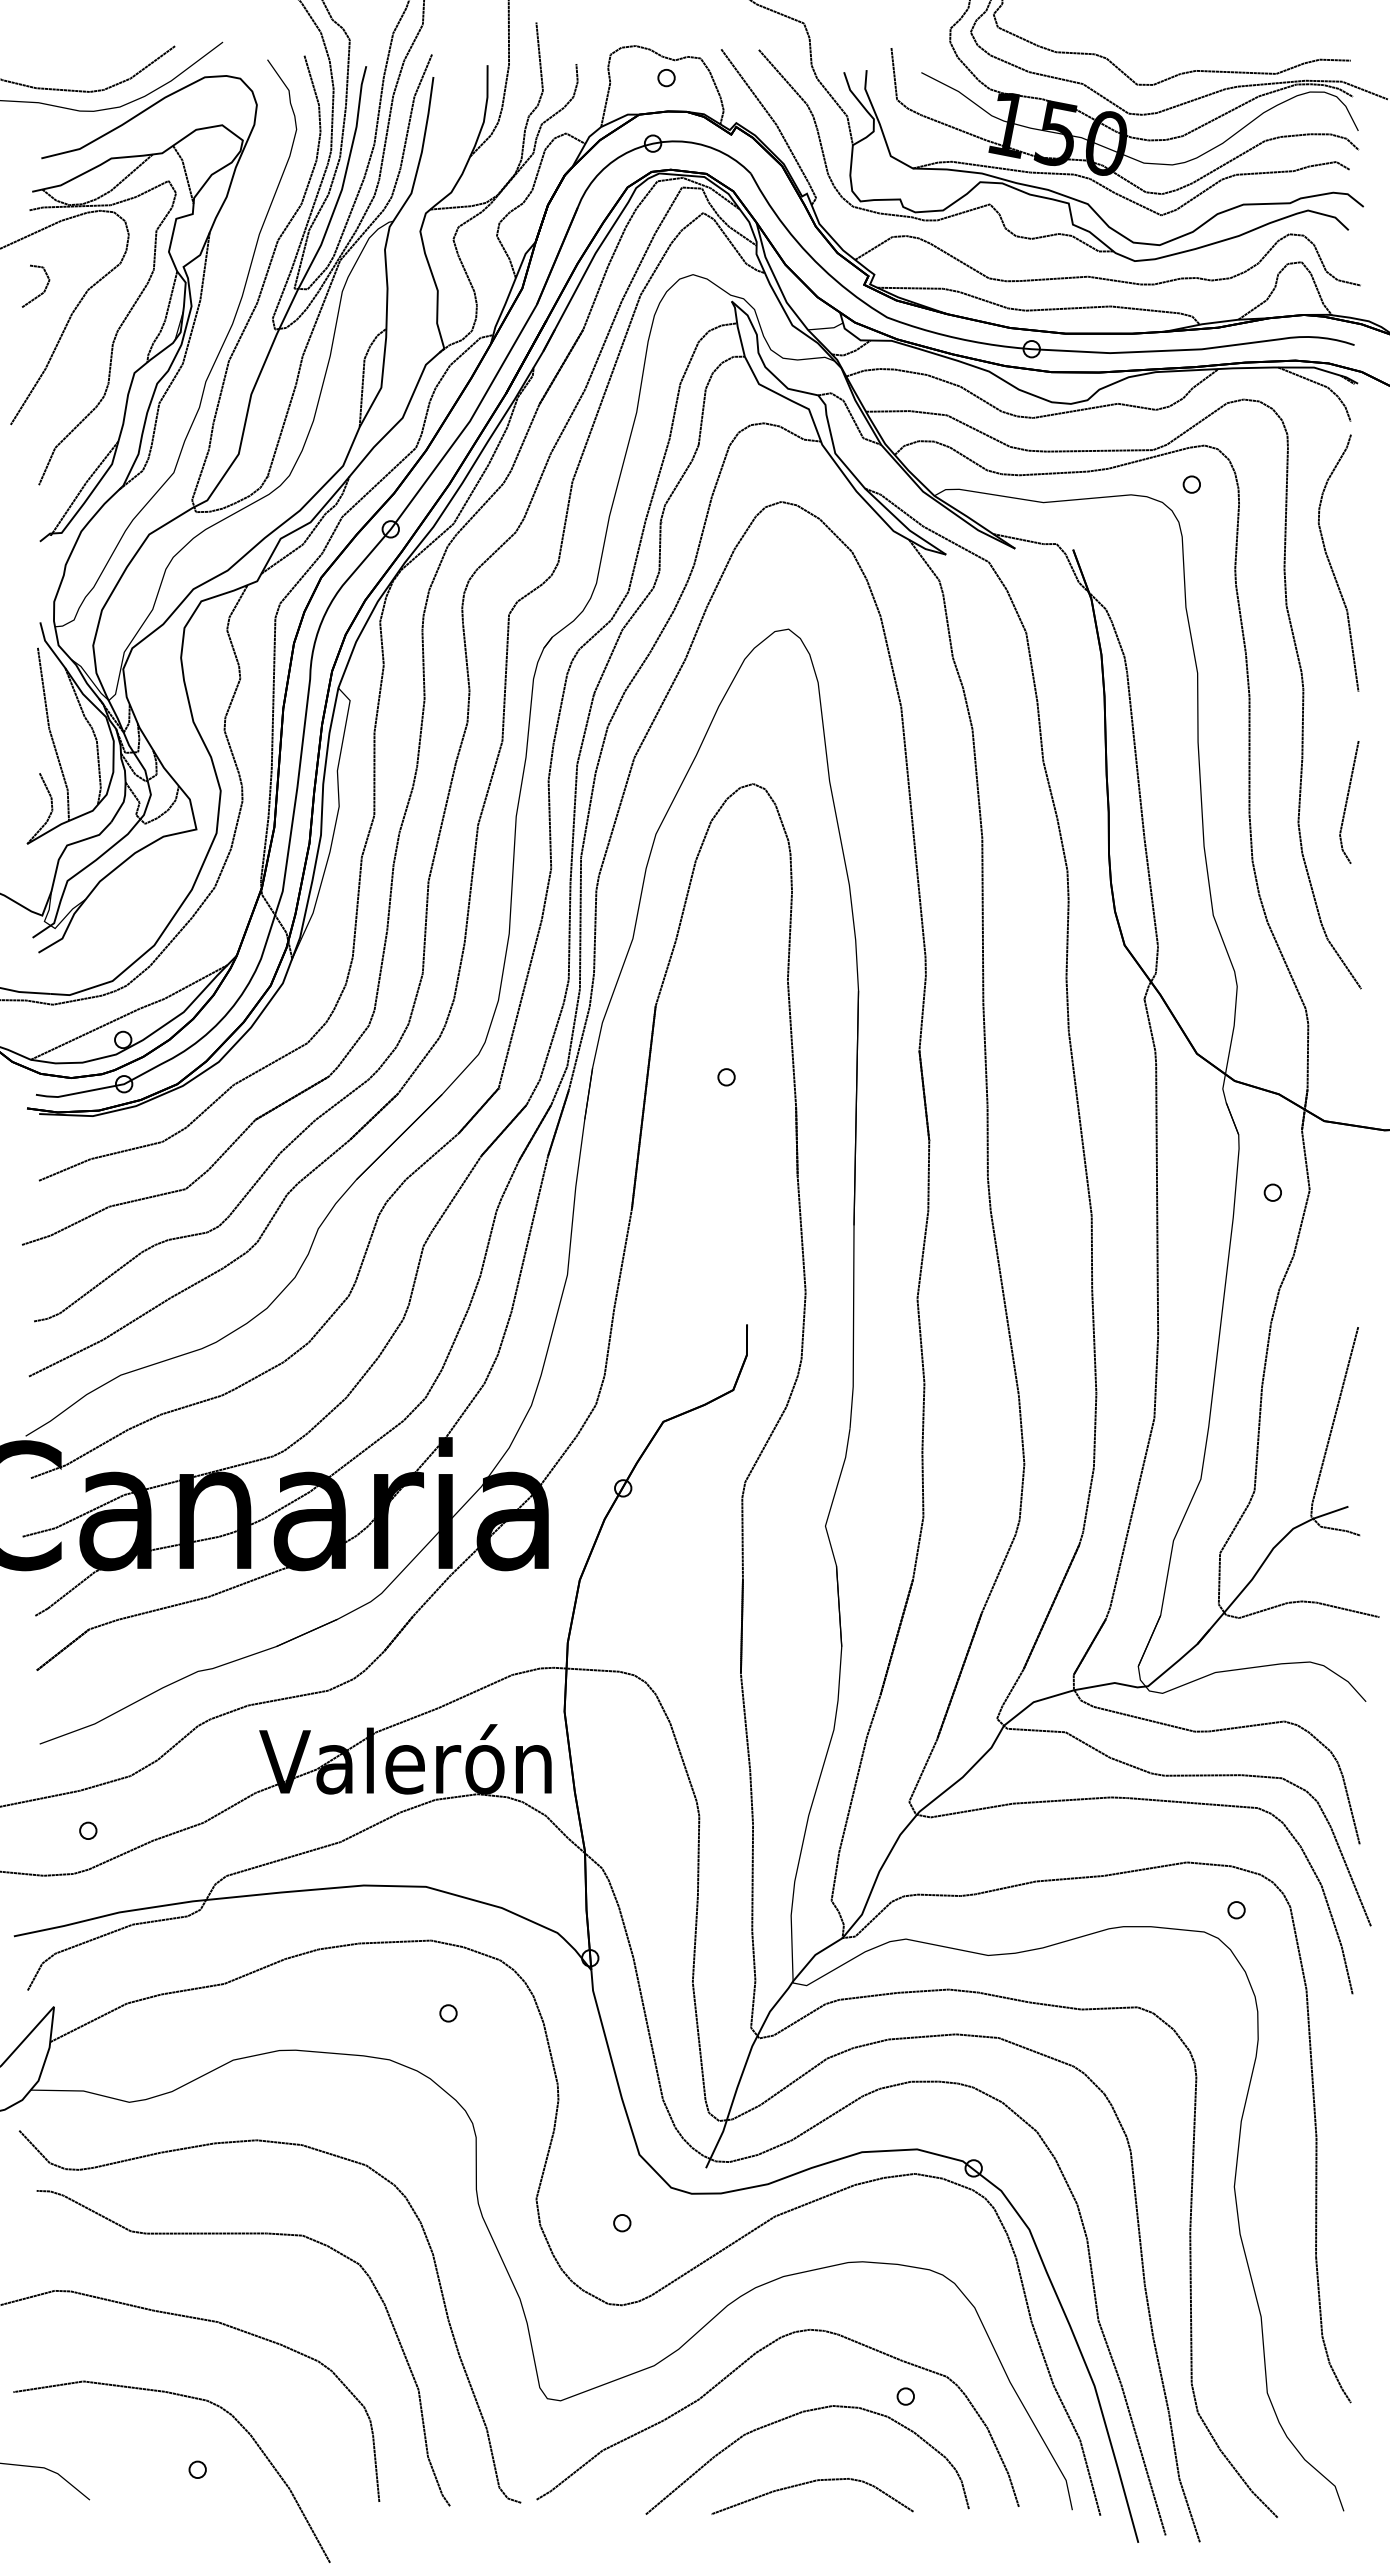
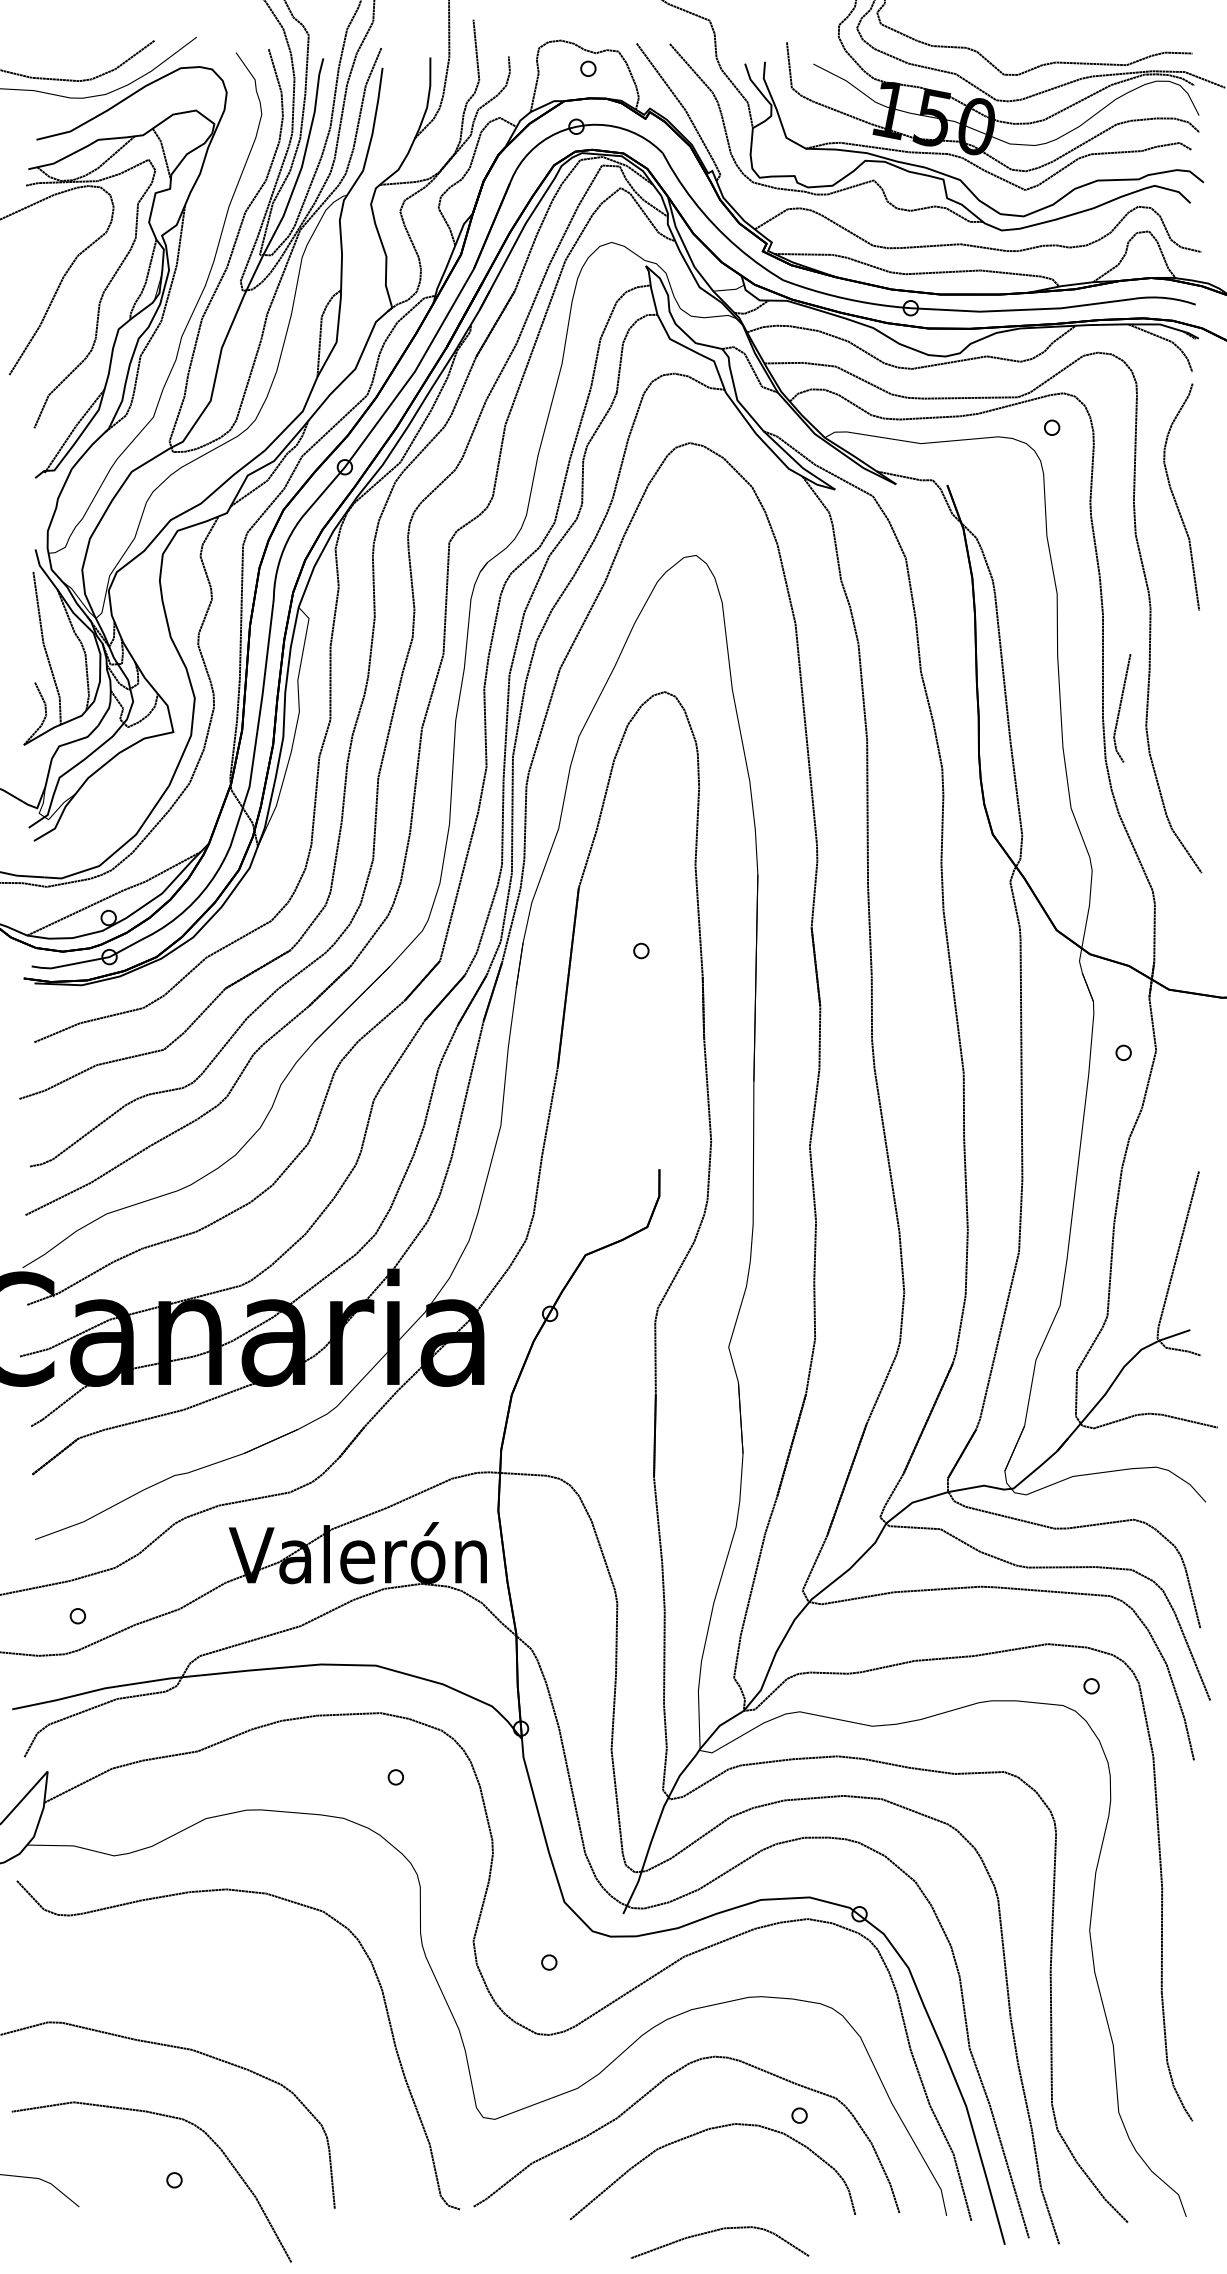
line: (40, 293) -> (35, 259), removed
line: (1347, 802) -> (1120, 708), moved
curve: (243, 2234) -> (214, 1972), removed
curve: (808, 2483) -> (716, 2231), moved

